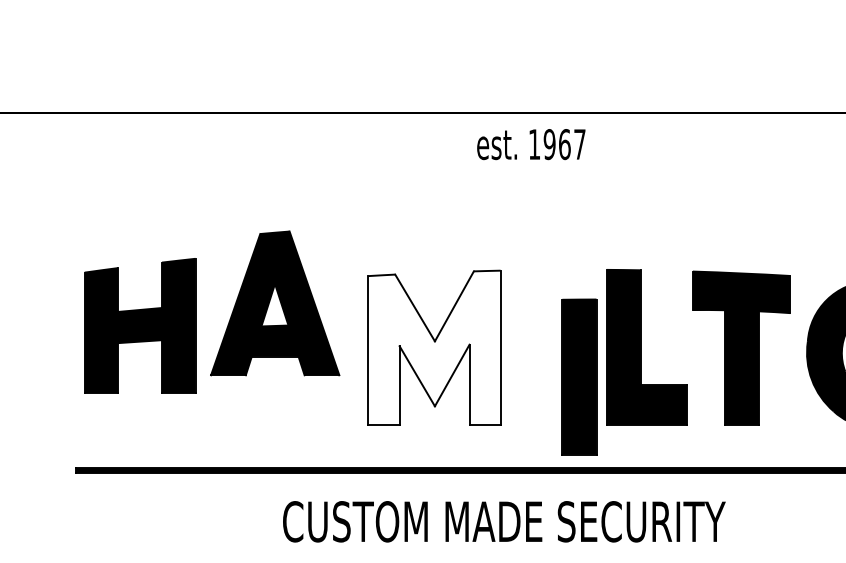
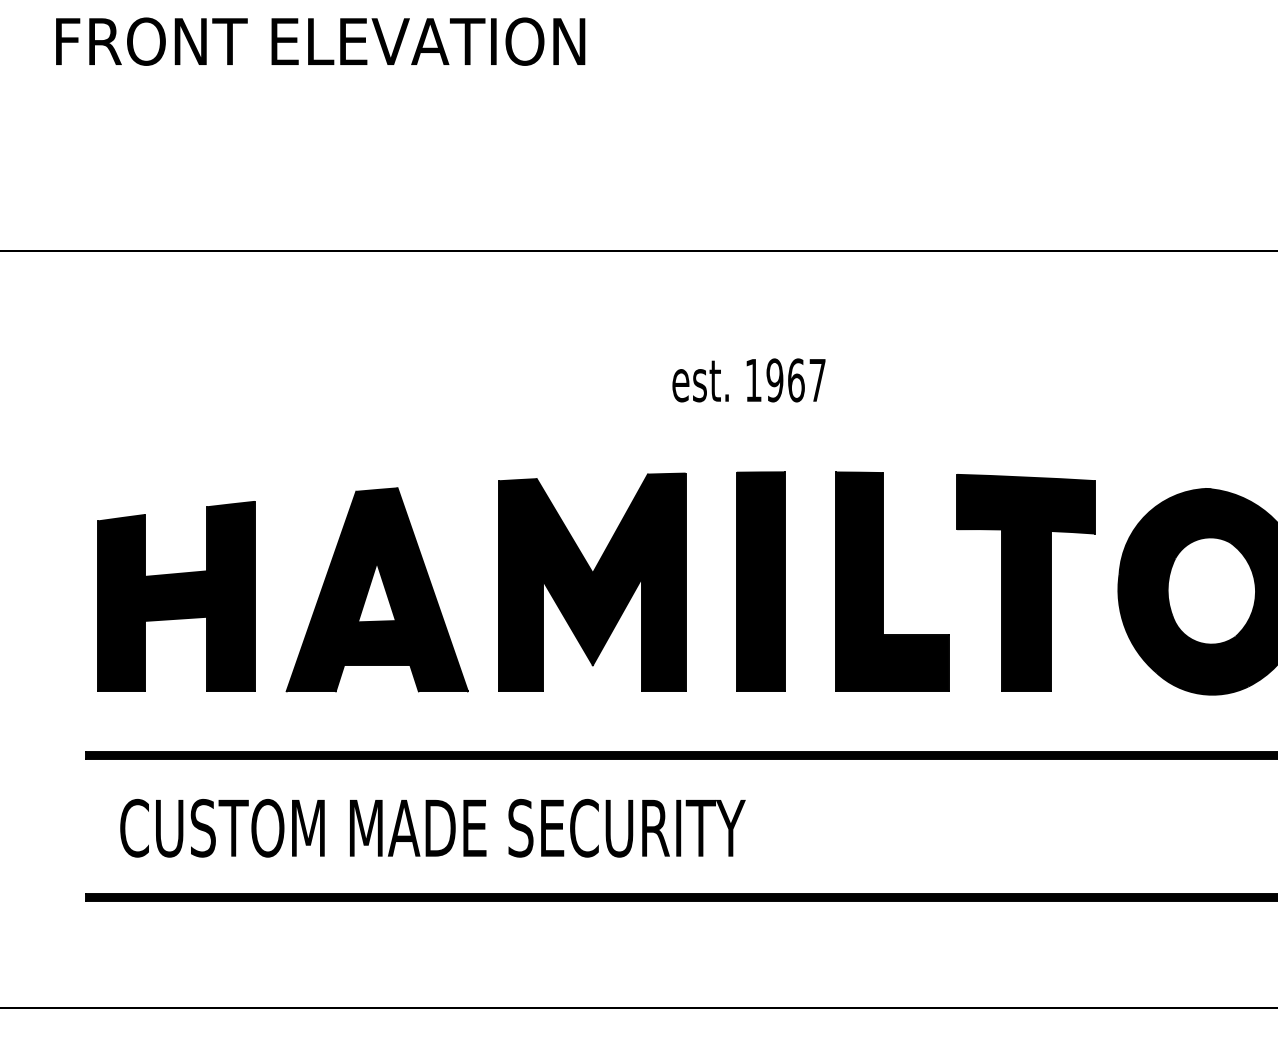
text: (530, 144) -> (748, 380), moved
part: (274, 303) -> (376, 589), moved
part: (140, 325) -> (176, 596), moved
fill: (433, 347) -> (591, 582), added
part: (579, 376) -> (760, 581), moved
text: (504, 521) -> (432, 828), moved

